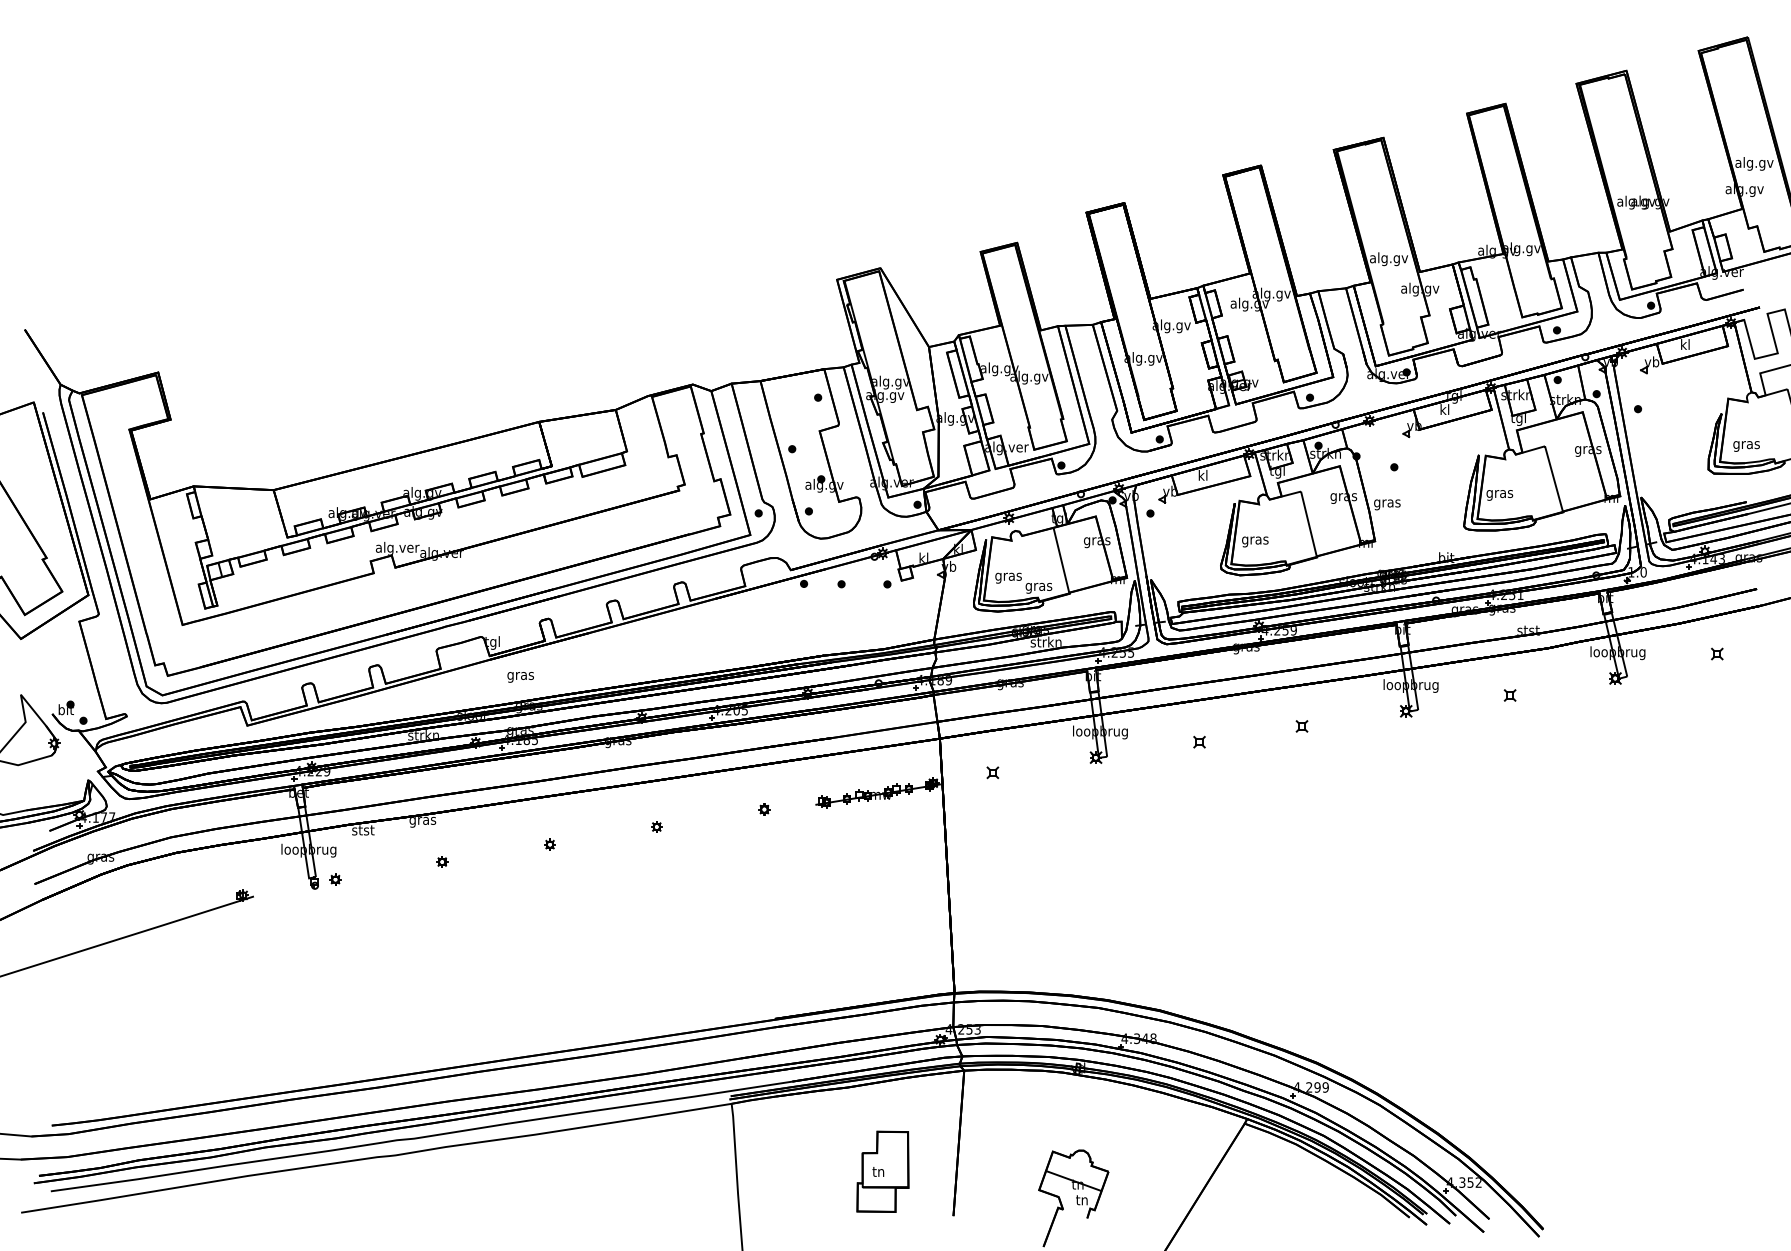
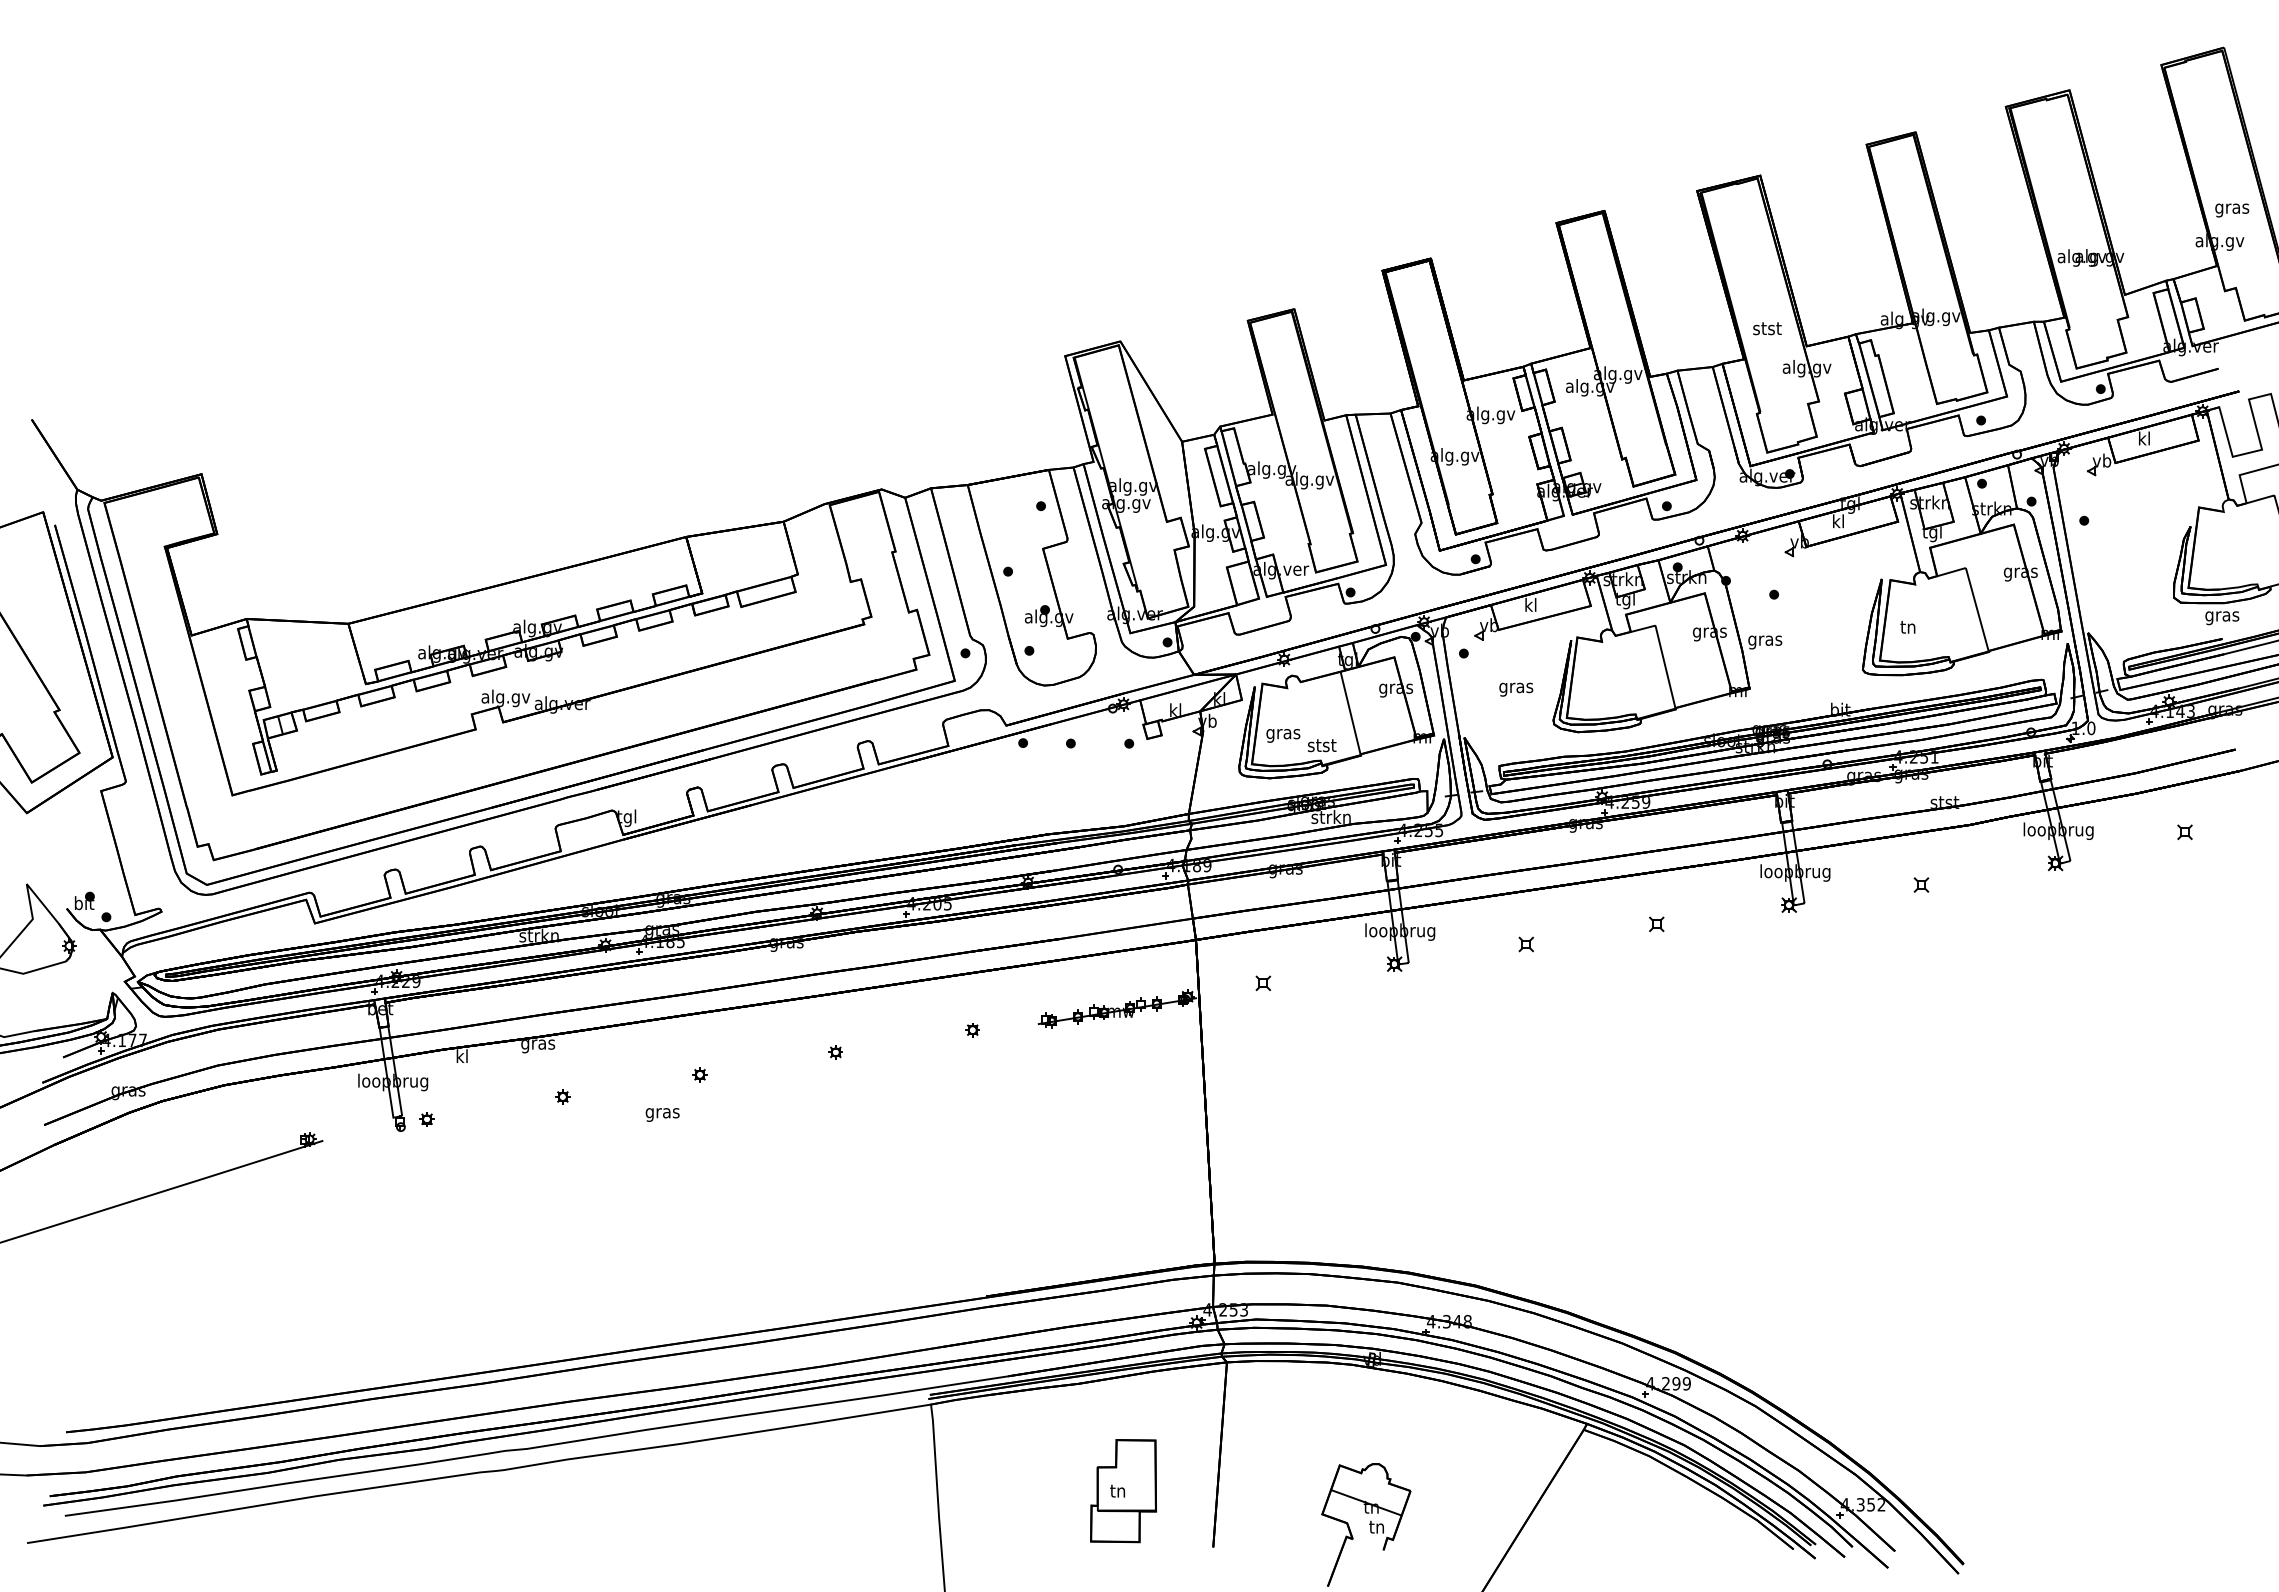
text: (1754, 163) -> (2232, 208), alg.gv -> gras
text: (1389, 258) -> (1767, 329), alg.gv -> stst
text: (1746, 446) -> (2222, 618), moved
text: (1499, 494) -> (1908, 629), gras -> tn
text: (1255, 541) -> (1516, 689), moved
text: (397, 548) -> (506, 698), alg.ver -> alg.gv
text: (1038, 587) -> (1321, 747), gras -> stst
text: (520, 676) -> (662, 1114), moved
text: (363, 830) -> (462, 1056), stst -> kl

